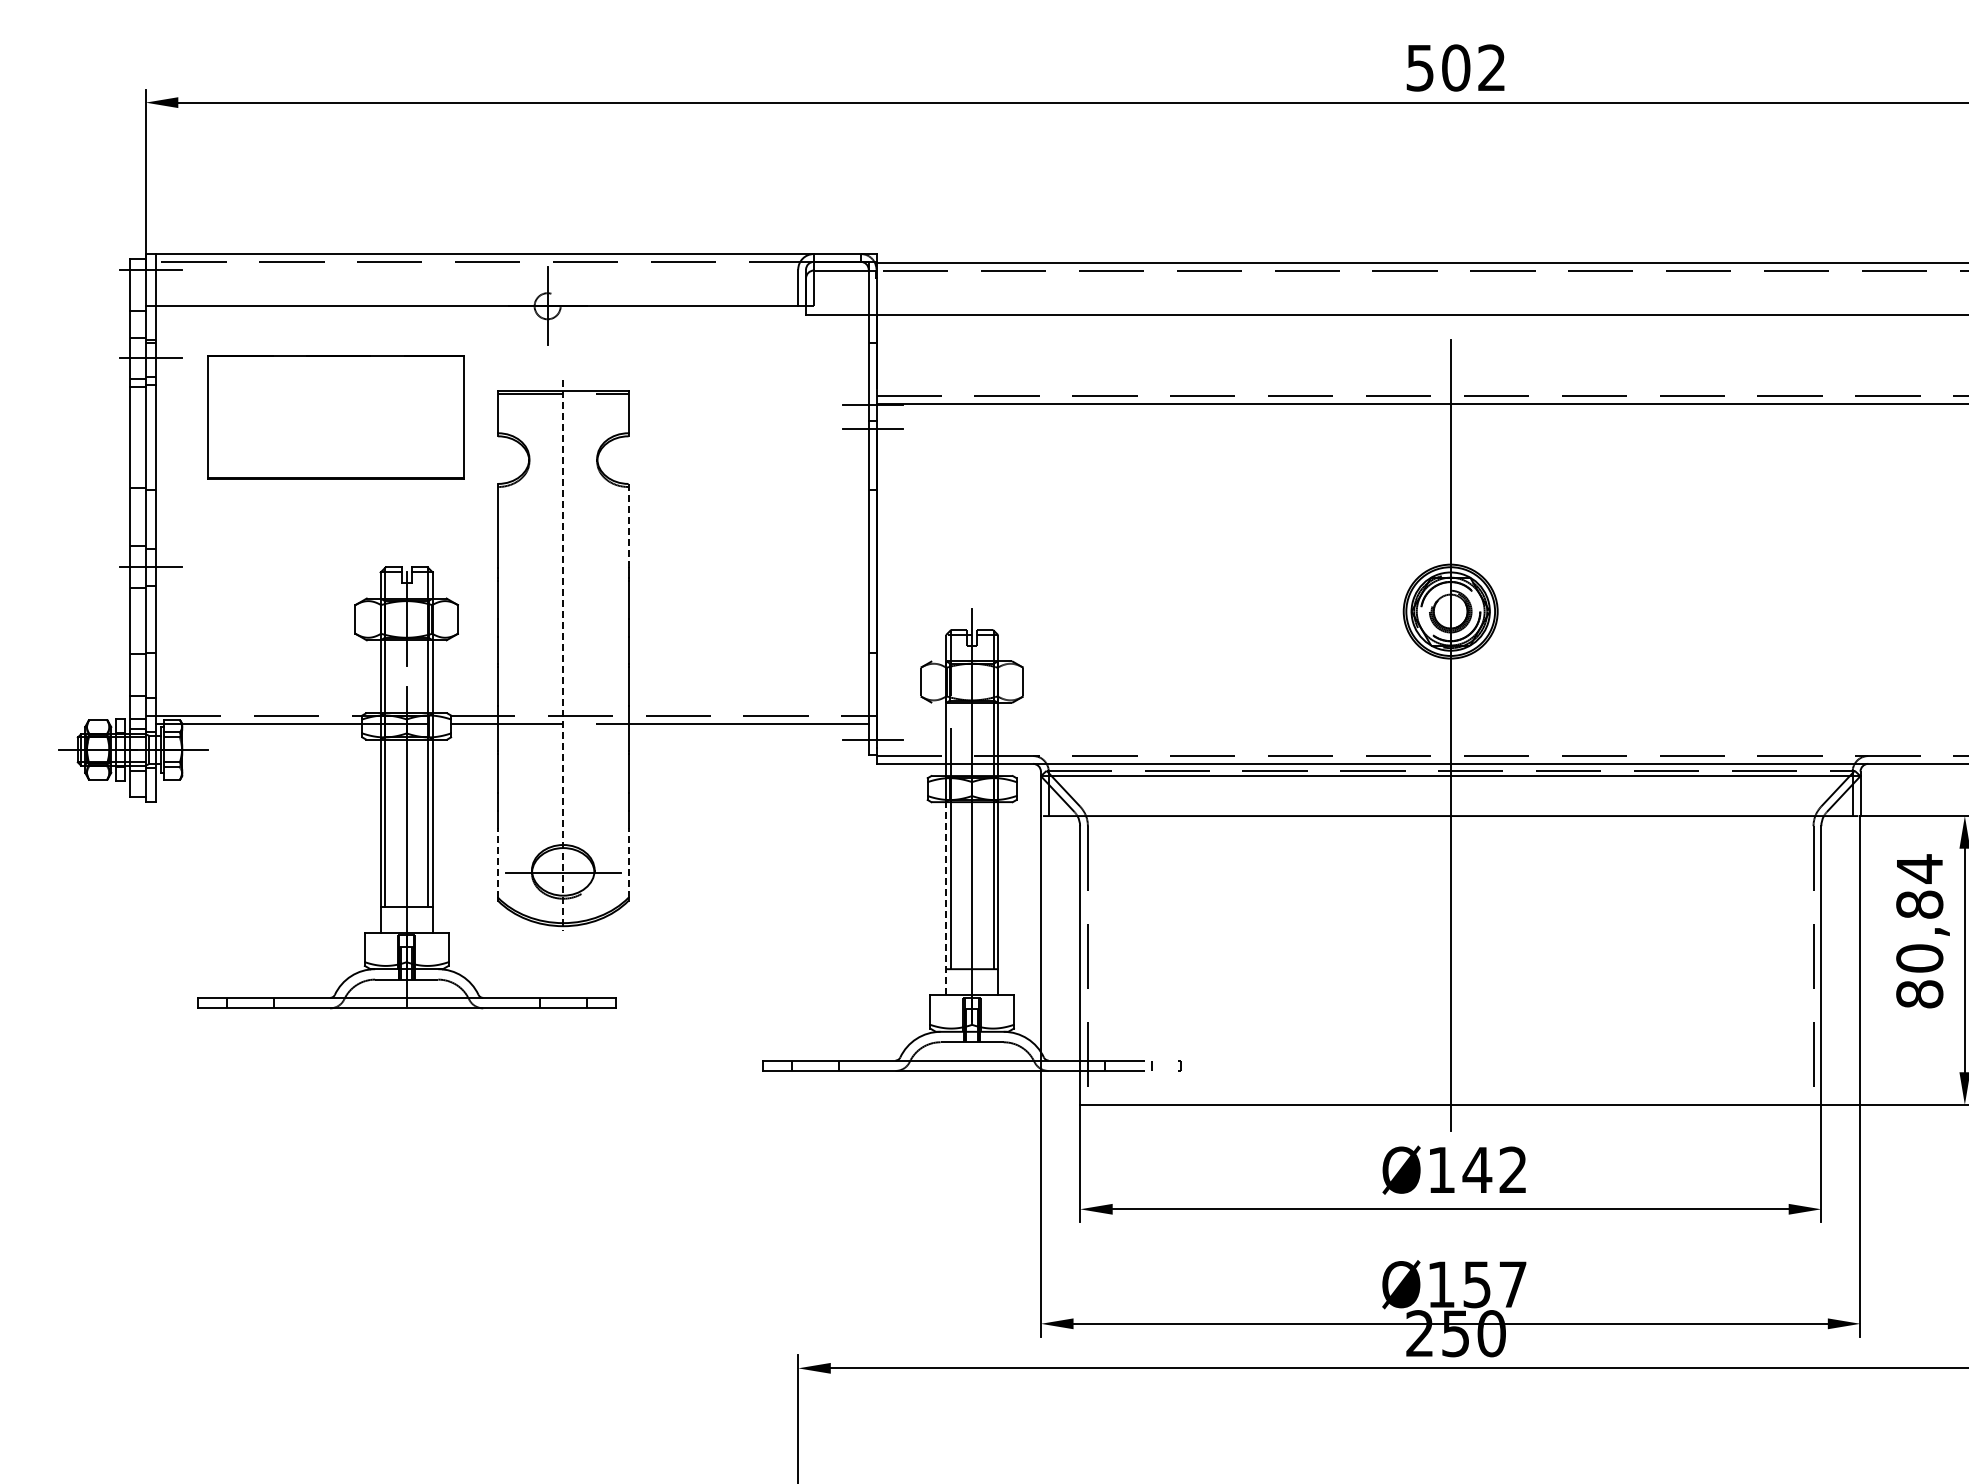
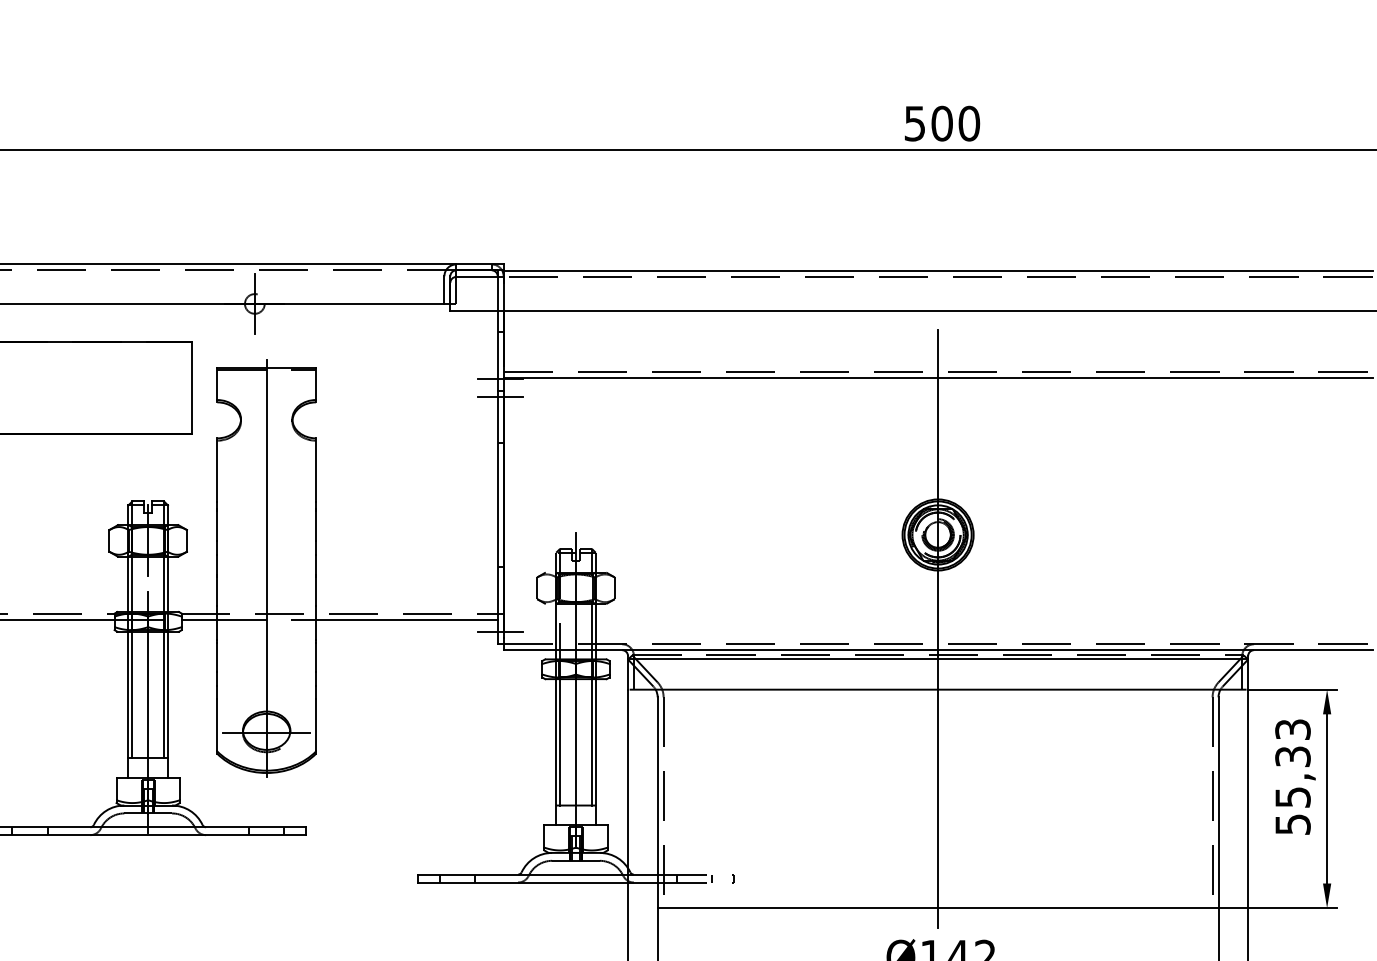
text: (1492, 67) -> (969, 123), 502 -> 500
line: (628, 525) -> (316, 469), dashed -> solid
line: (563, 656) -> (266, 568), dashed -> solid
line: (498, 862) -> (217, 724), dashed -> solid
line: (628, 862) -> (316, 724), dashed -> solid
line: (946, 898) -> (556, 752), dashed -> solid
text: (1919, 931) -> (1292, 777), 80,84 -> 55,33

